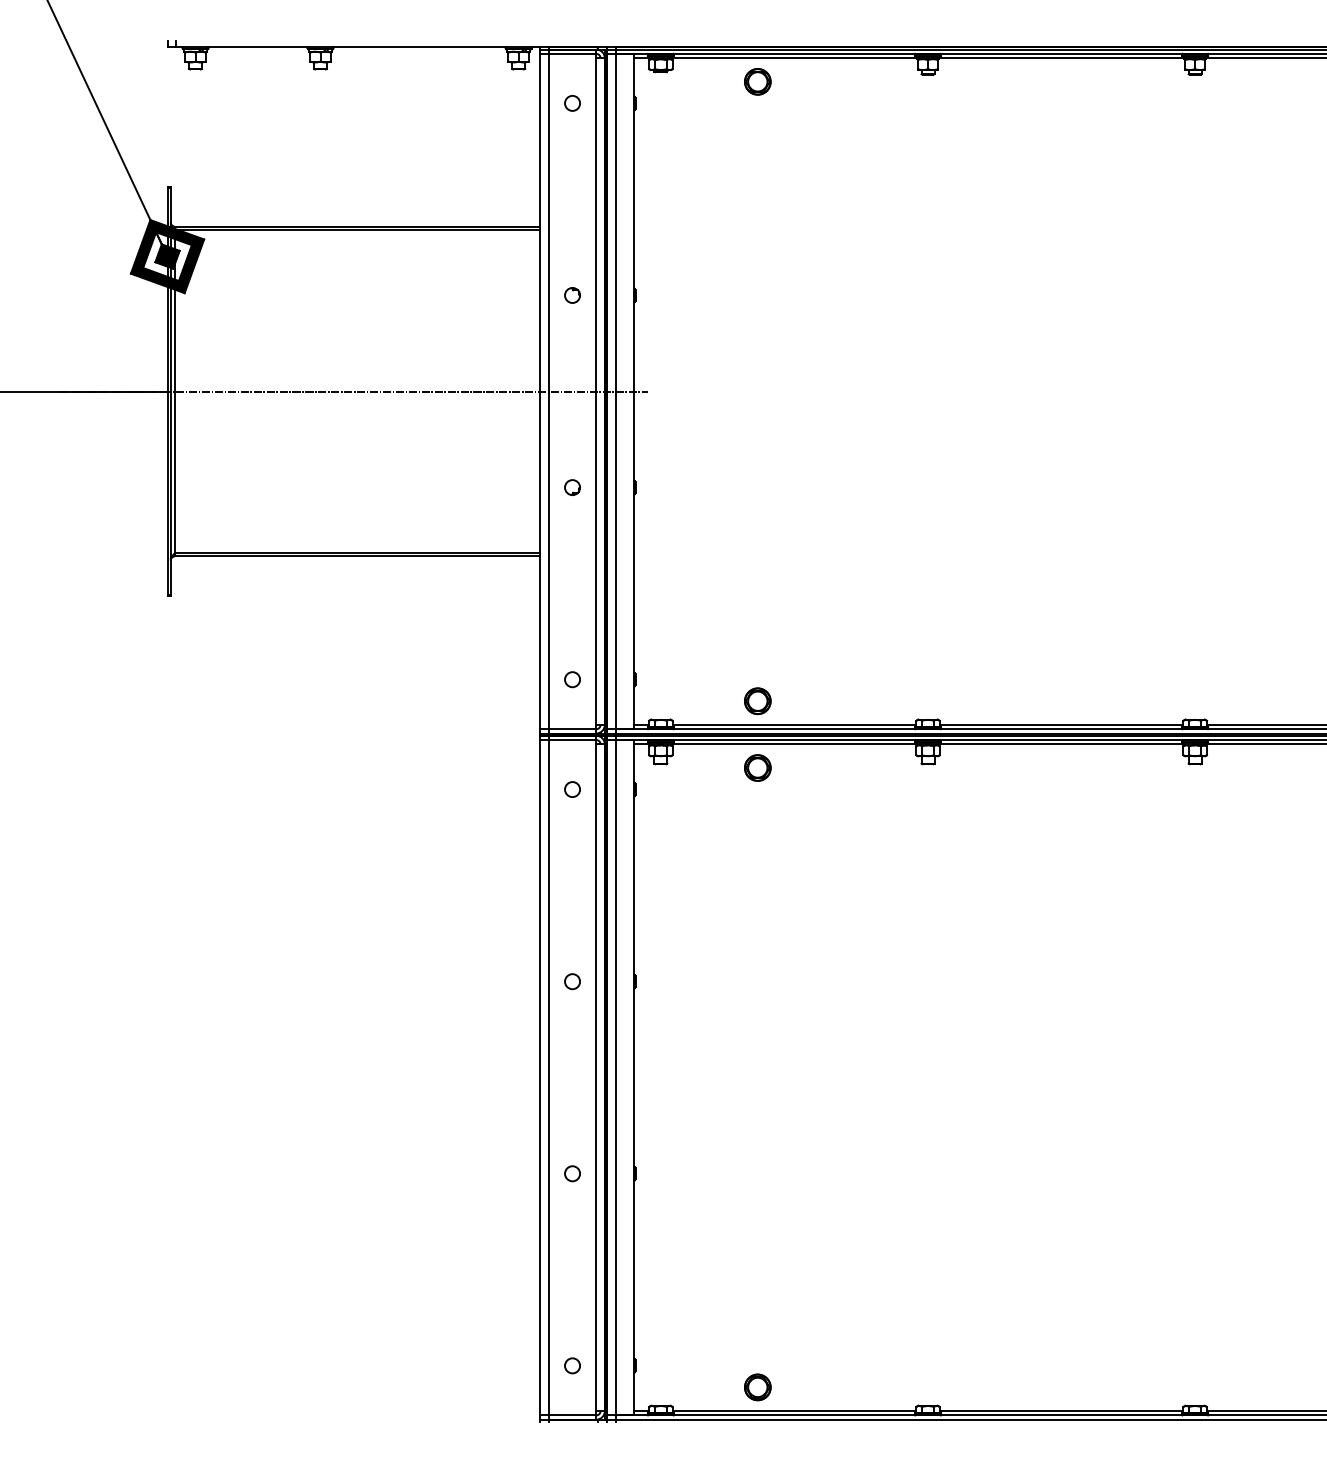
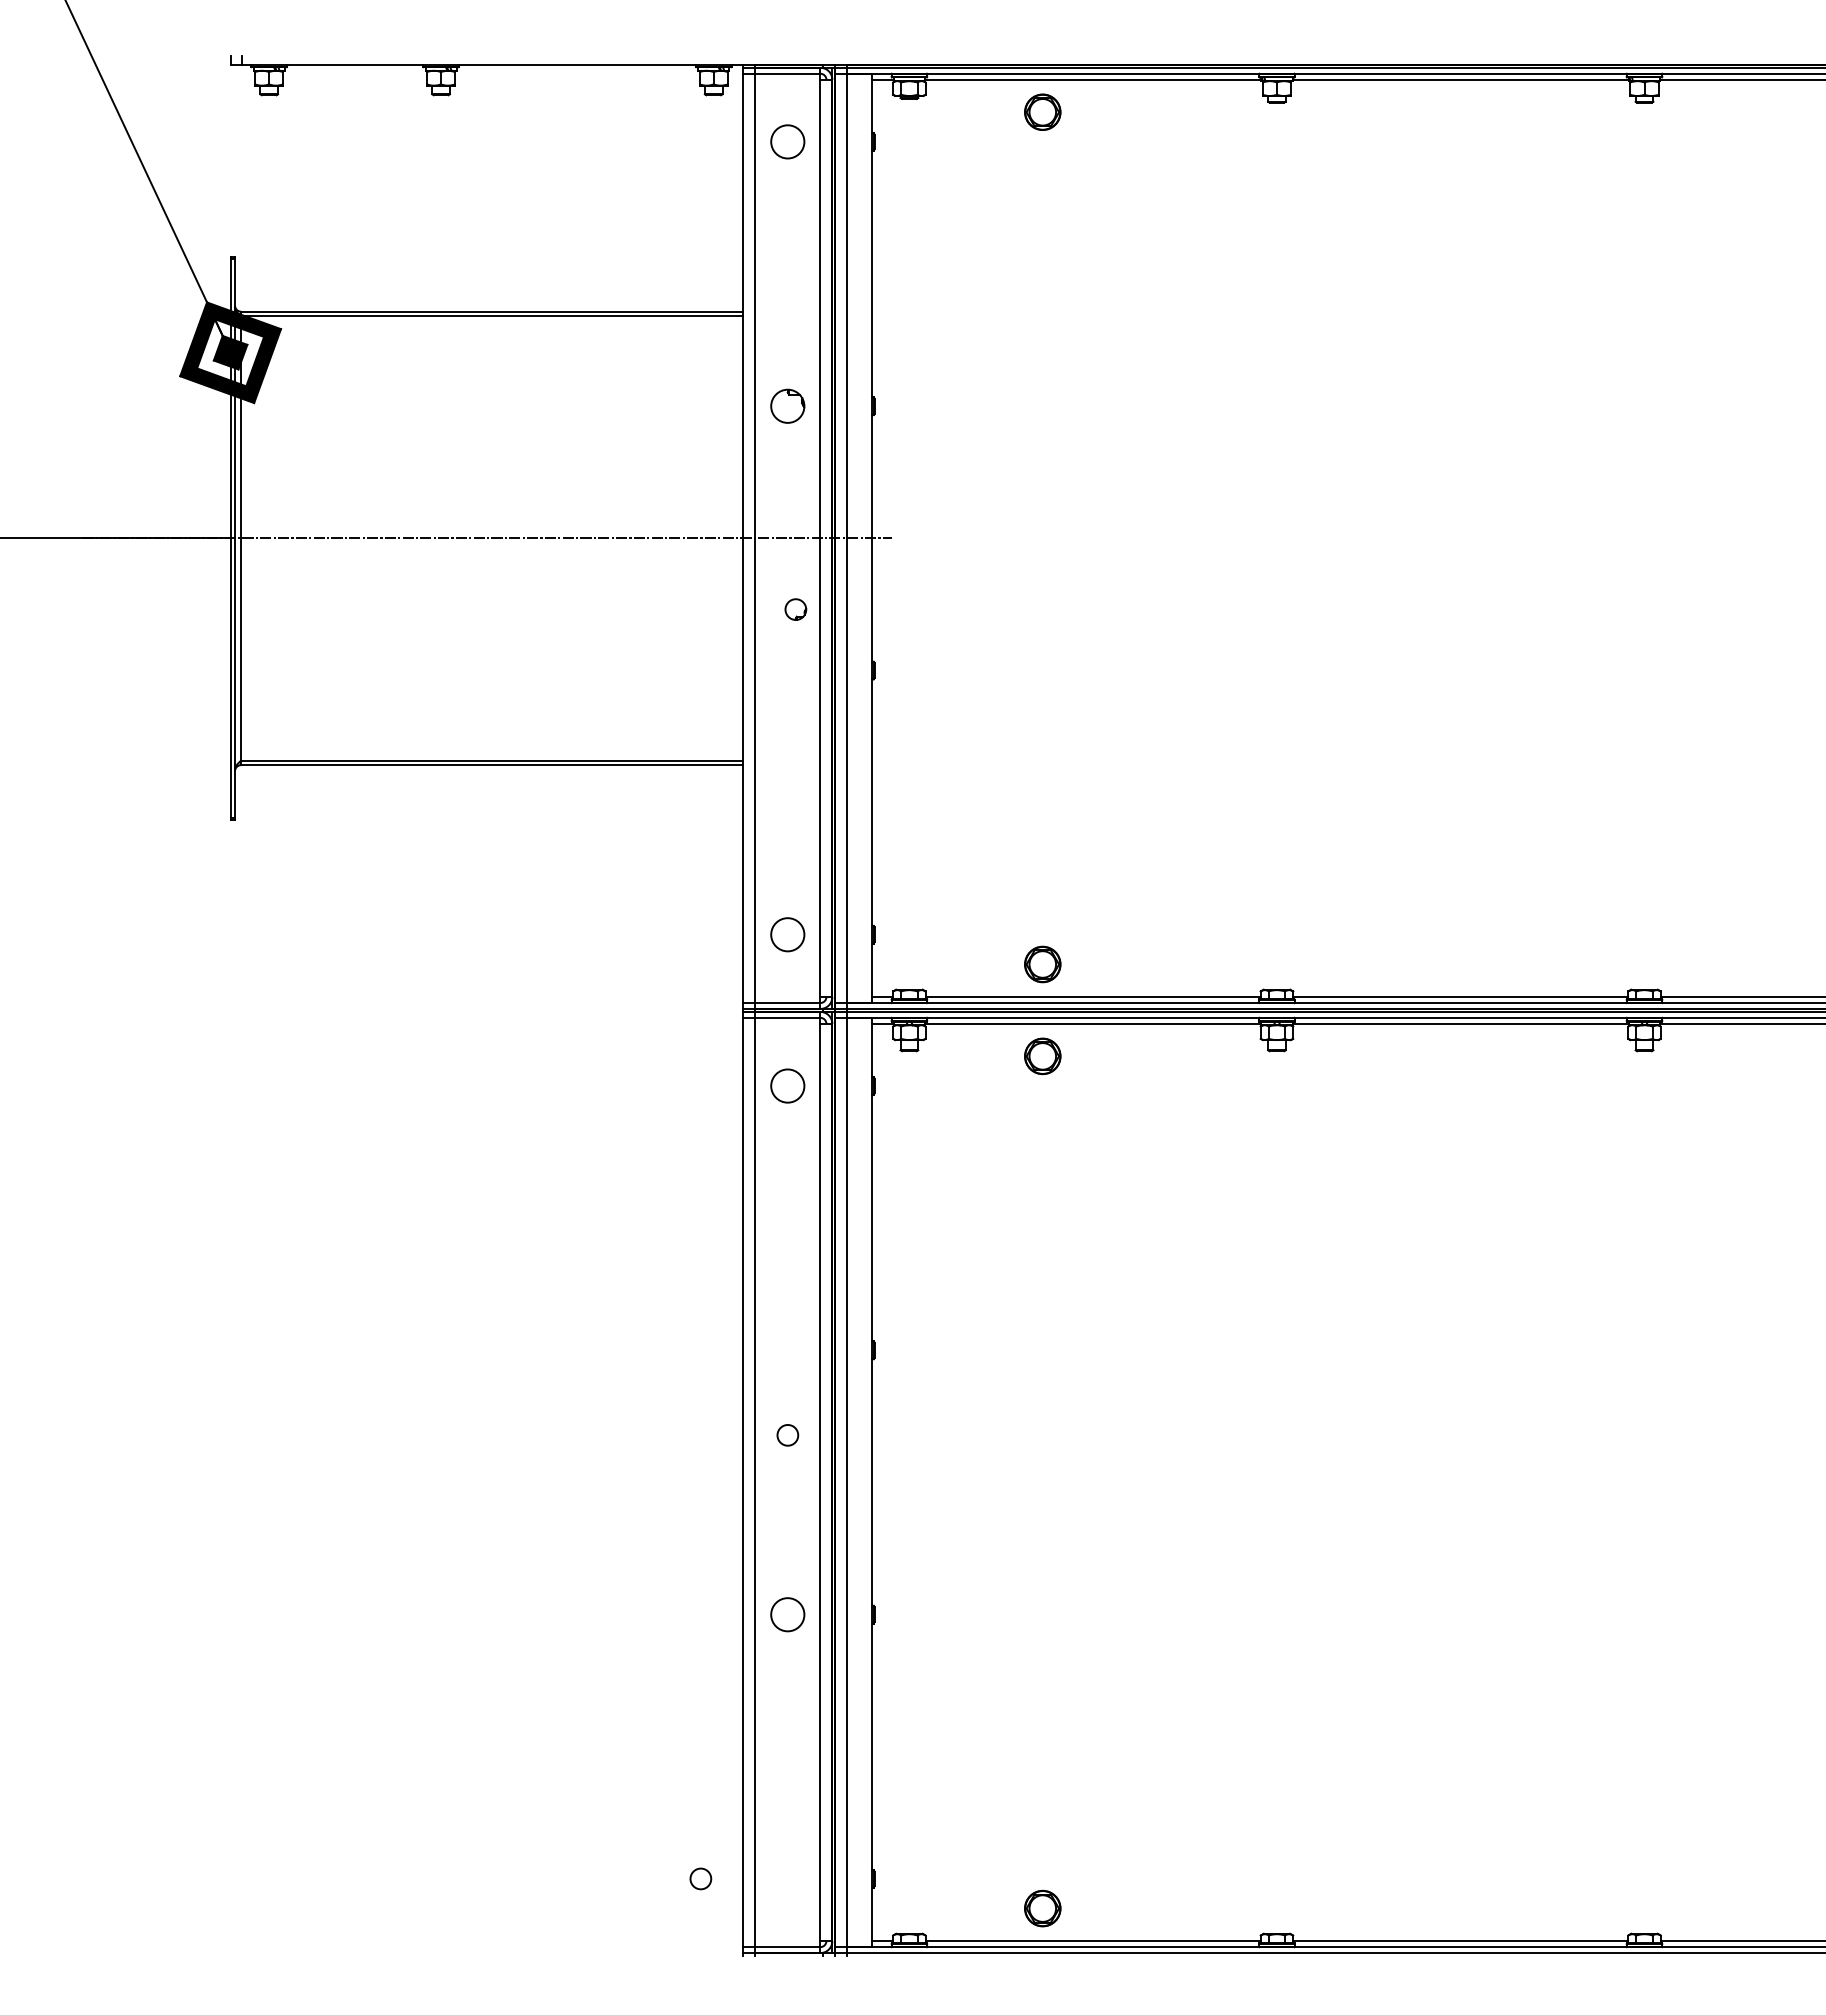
circle: (572, 103) -> (787, 141), size x1.6
part: (572, 294) -> (787, 405), size x1.6
part: (572, 487) -> (795, 609), moved
circle: (572, 679) -> (787, 934), size x1.6
circle: (572, 789) -> (787, 1085), size x1.6
circle: (572, 981) -> (787, 1435), moved
circle: (572, 1173) -> (787, 1614), size x1.6
circle: (572, 1365) -> (700, 1878), moved

